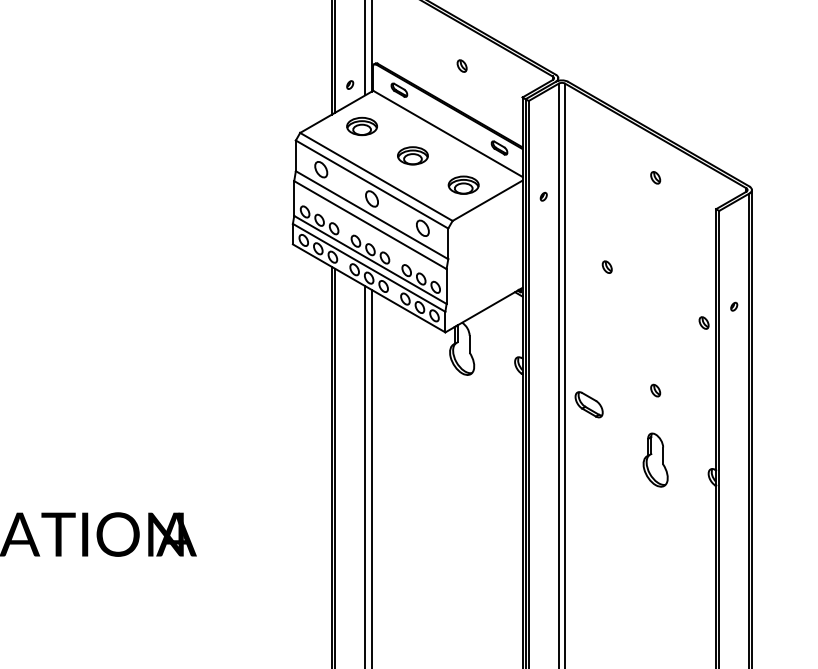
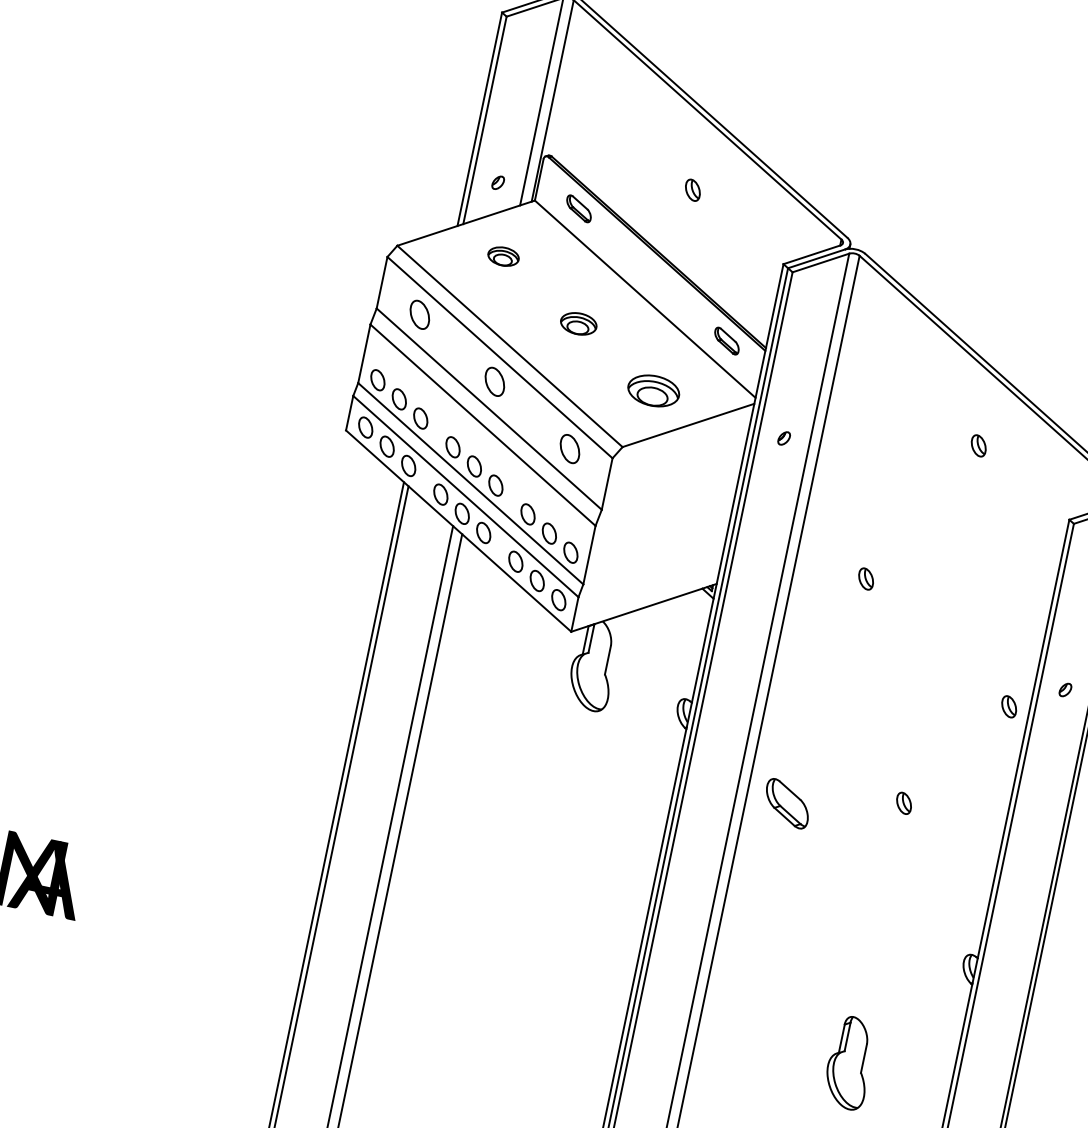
part: (361, 126) -> (502, 256), size x0.6
part: (412, 155) -> (578, 323), size x0.7
part: (655, 459) -> (849, 1061), moved

